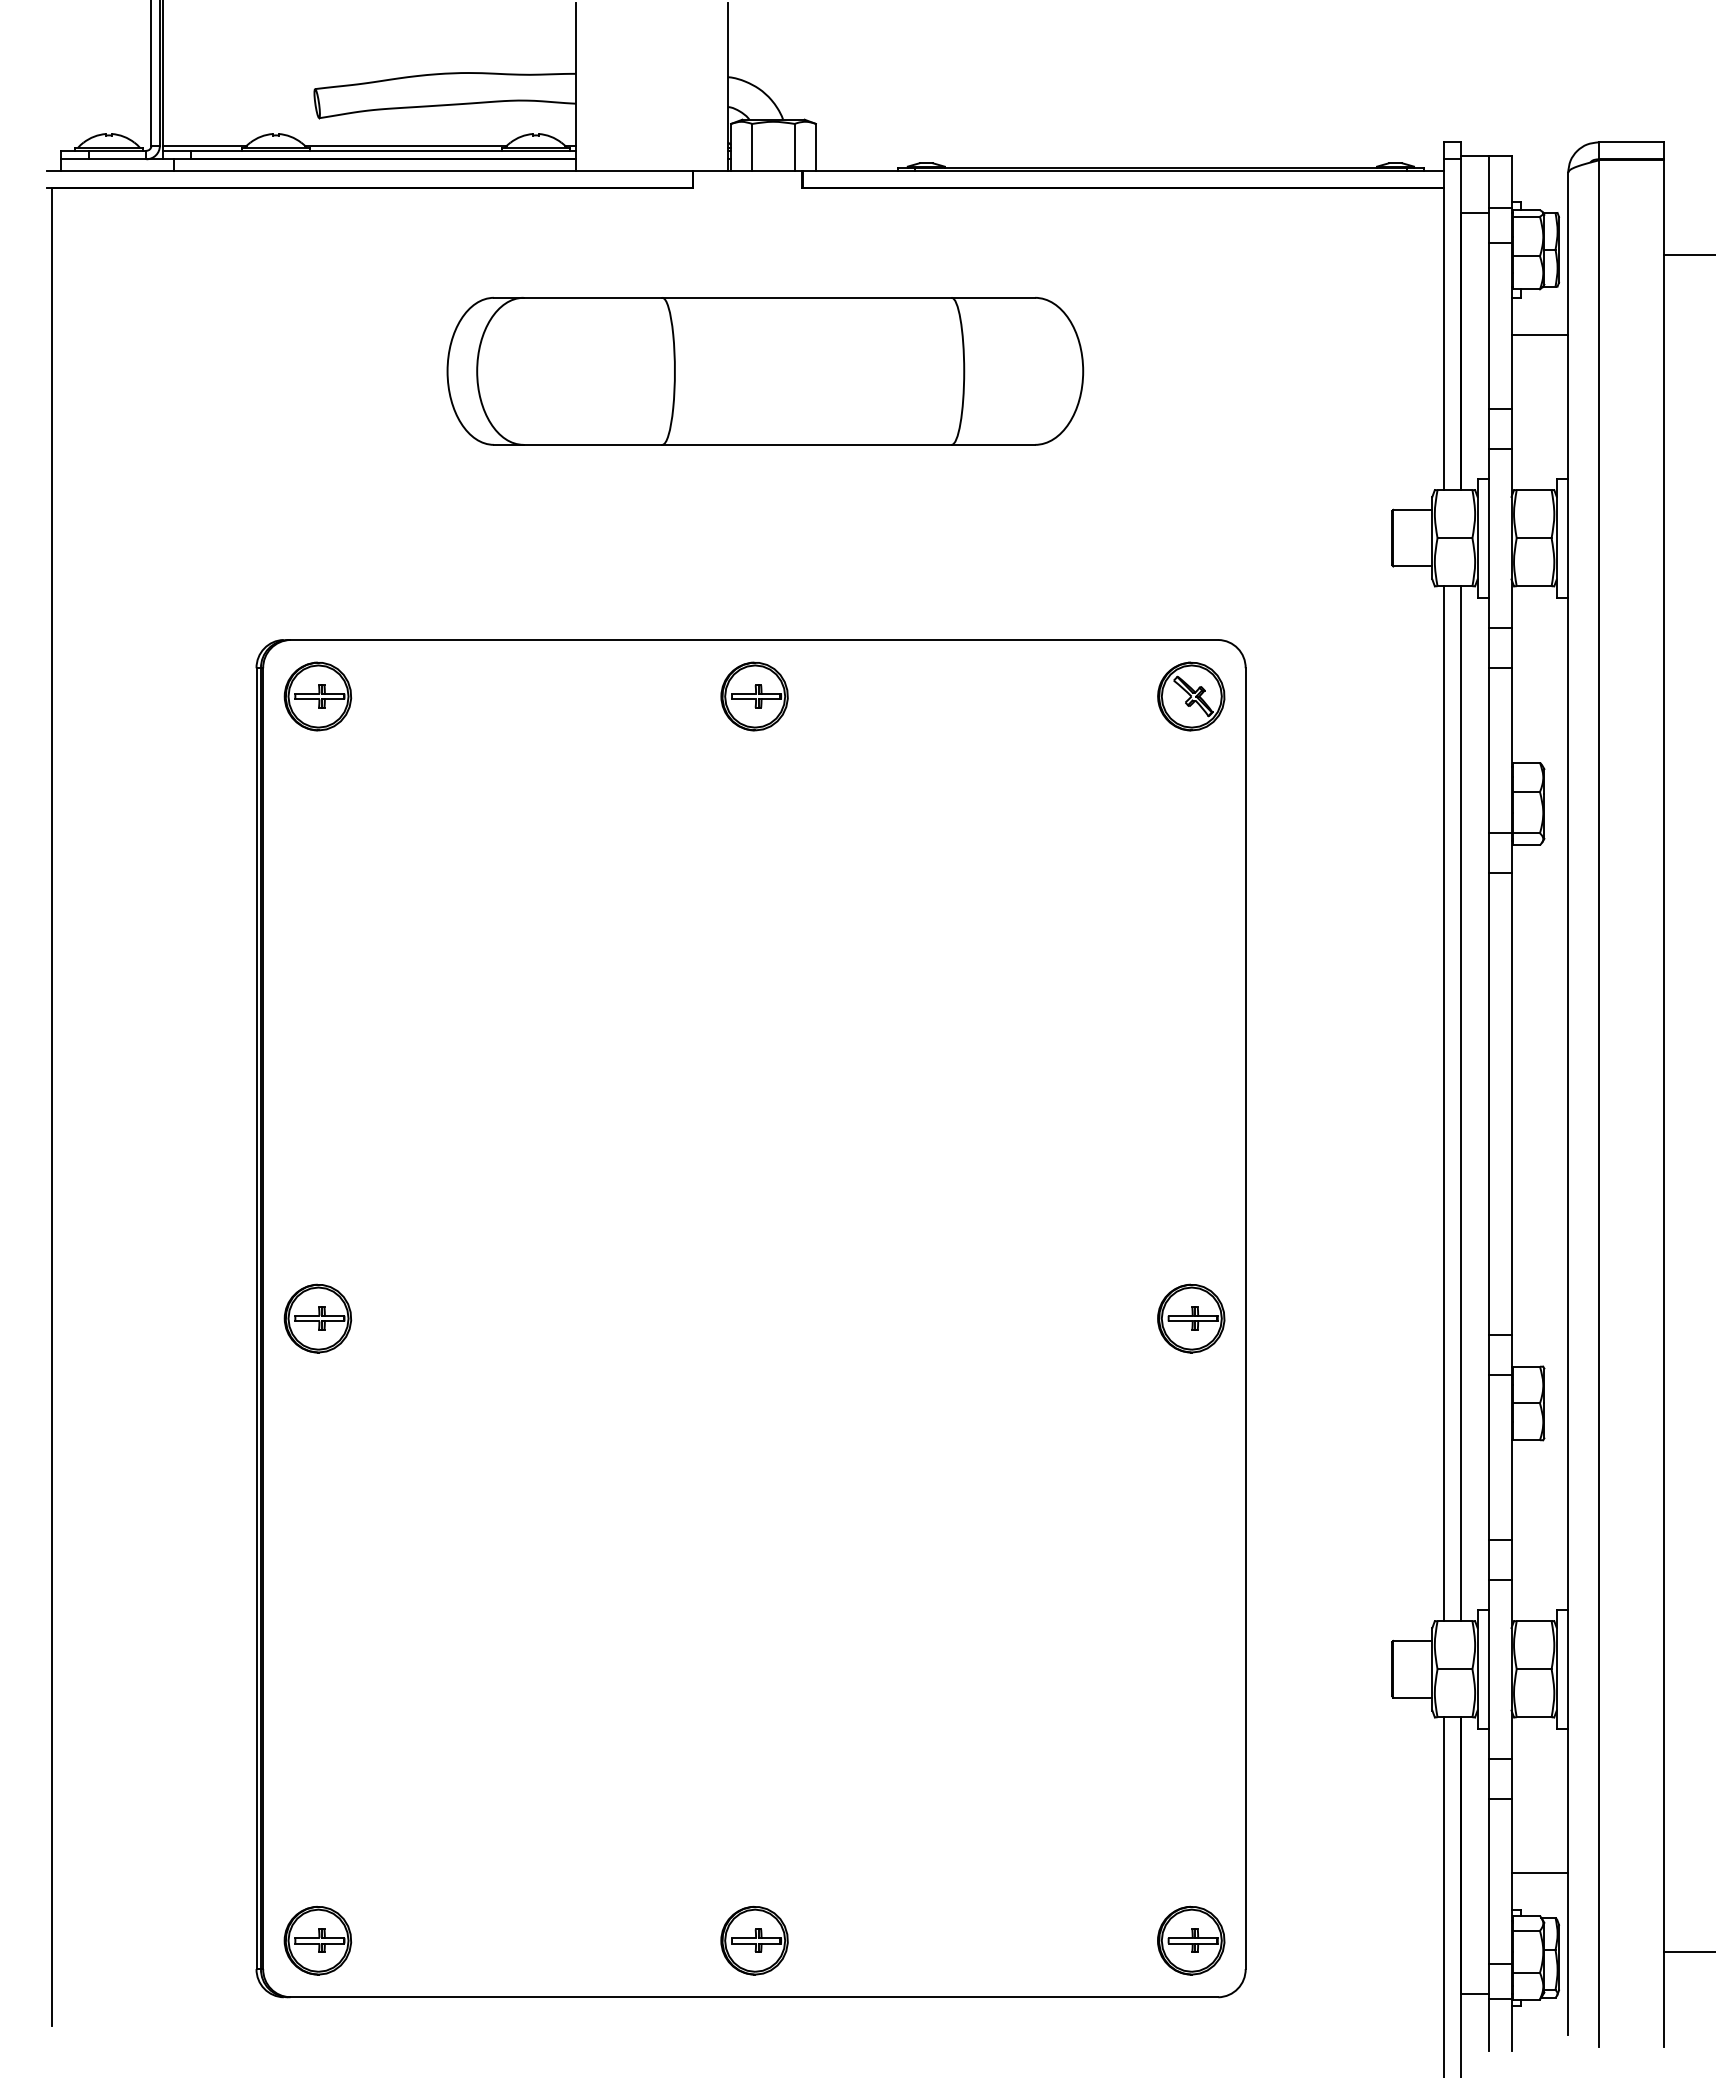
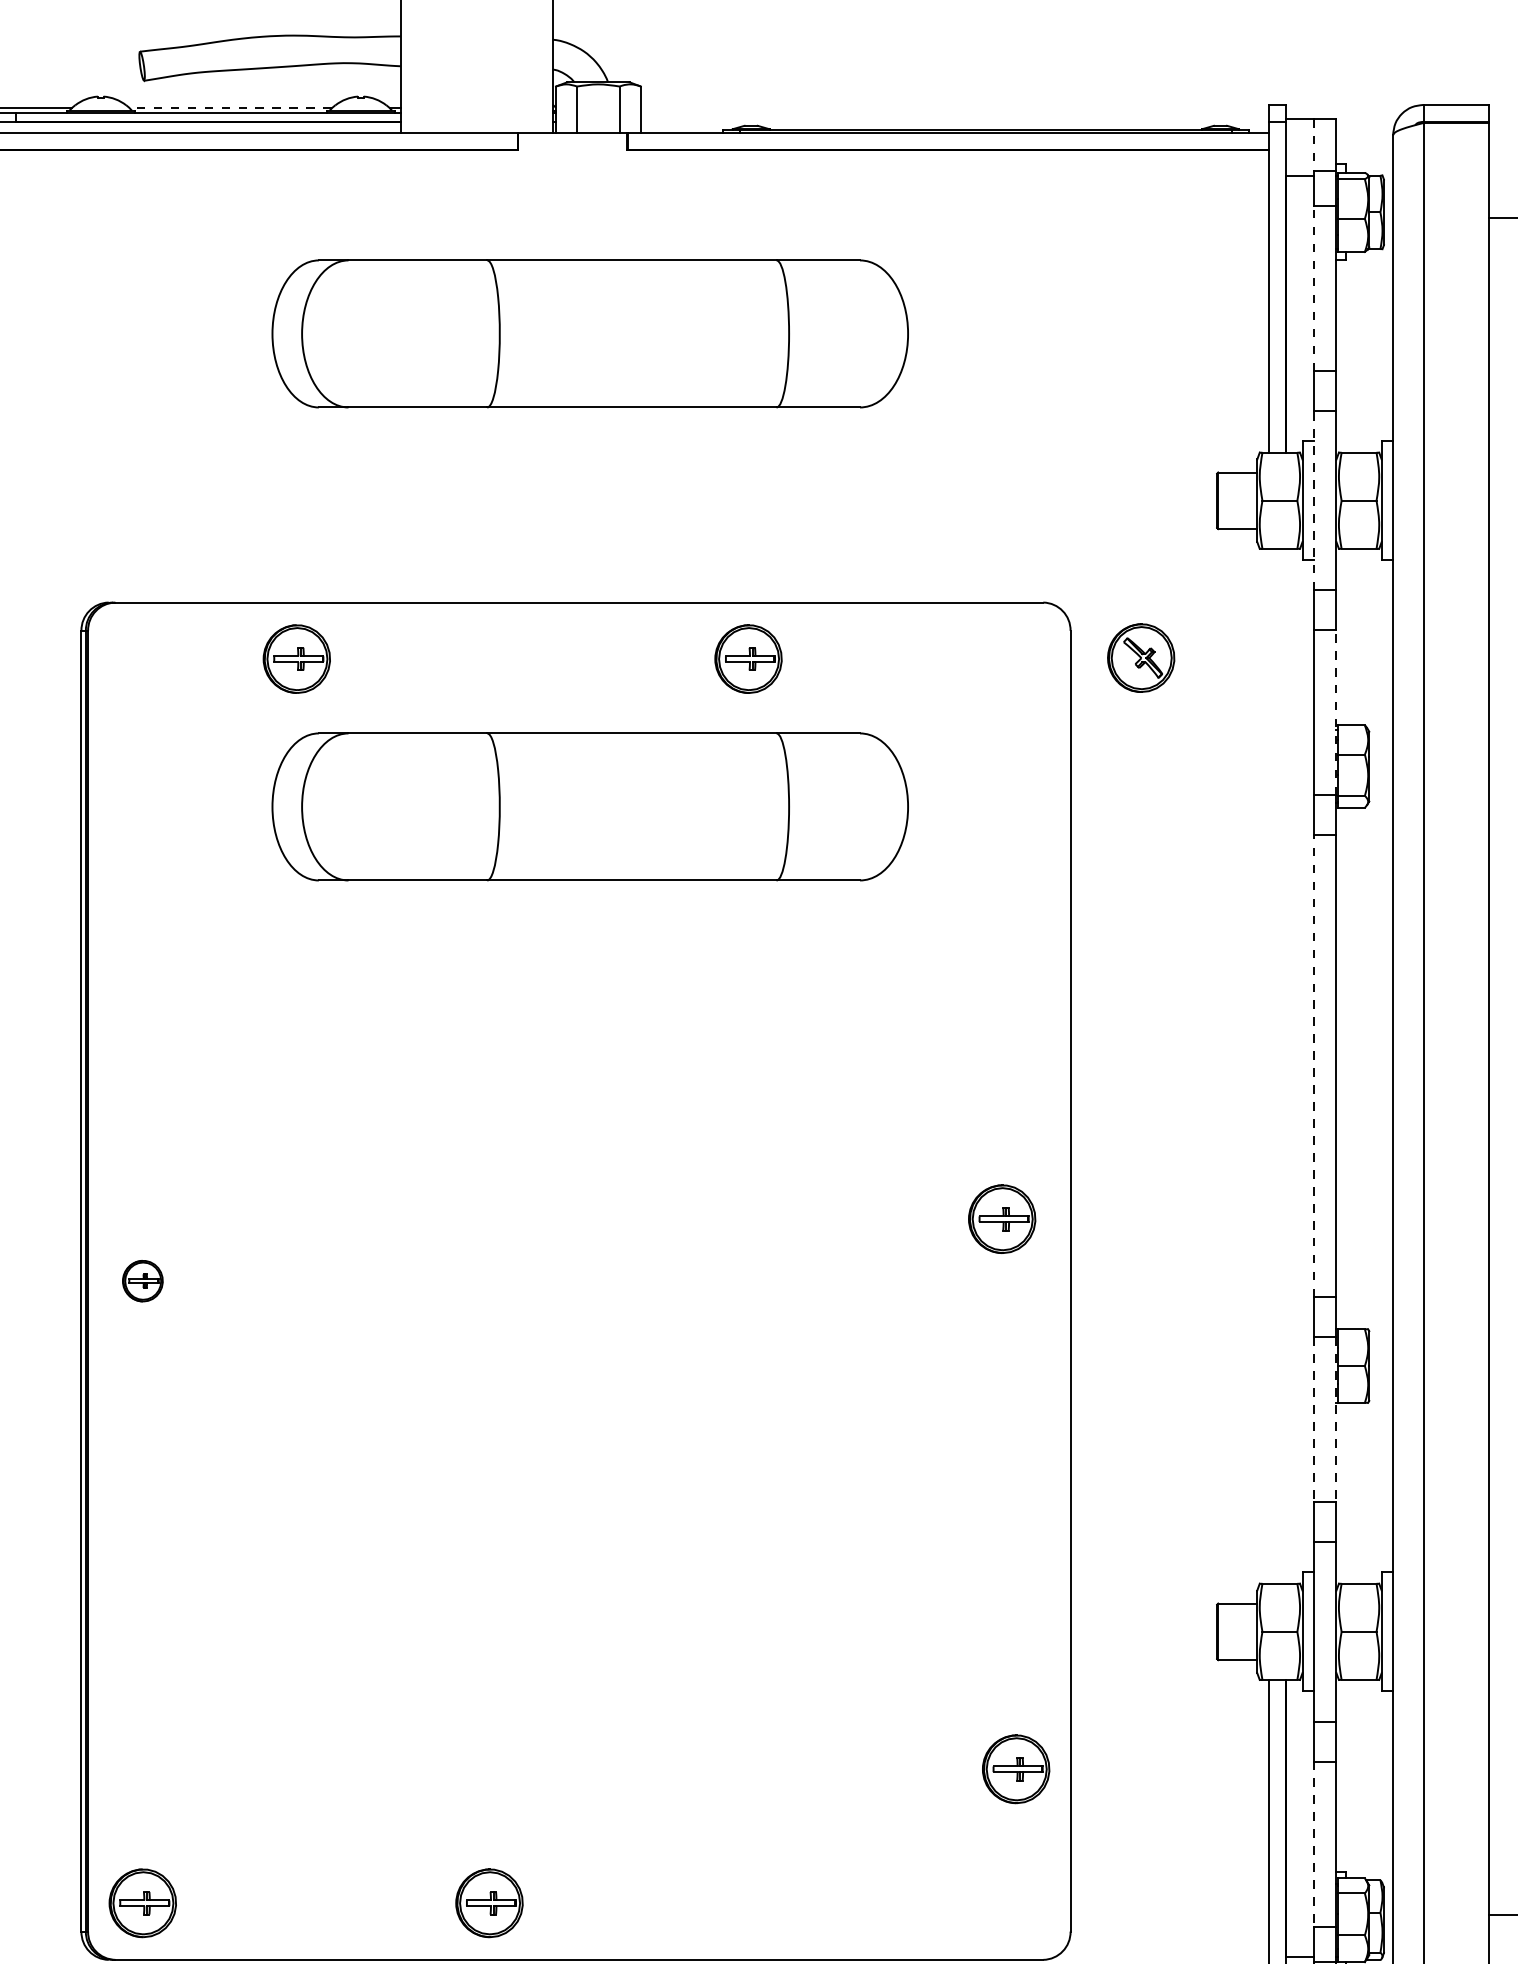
line: (405, 145) -> (230, 108), solid -> dashed
line: (1488, 182) -> (1313, 145), solid -> dashed
line: (1488, 325) -> (1313, 288), solid -> dashed
line: (1539, 334) -> (1364, 297), removed
line: (1488, 538) -> (1313, 501), solid -> dashed
part: (317, 696) -> (296, 659), moved
part: (754, 696) -> (748, 659), moved
part: (1191, 696) -> (1141, 658), moved
line: (1511, 749) -> (1336, 712), solid -> dashed
part: (765, 844) -> (590, 807), added
line: (1443, 1103) -> (1268, 1066), removed
line: (1460, 1103) -> (1285, 1066), removed
line: (1488, 1103) -> (1313, 1066), solid -> dashed
part: (317, 1318) -> (142, 1281), size x0.6
part: (1191, 1318) -> (1002, 1219), moved
line: (1488, 1457) -> (1313, 1420), solid -> dashed
line: (1511, 1457) -> (1336, 1420), solid -> dashed
line: (1539, 1872) -> (1364, 1835), removed
line: (1488, 1881) -> (1313, 1844), solid -> dashed
part: (754, 1940) -> (489, 1903), moved
part: (1191, 1940) -> (1016, 1769), moved

